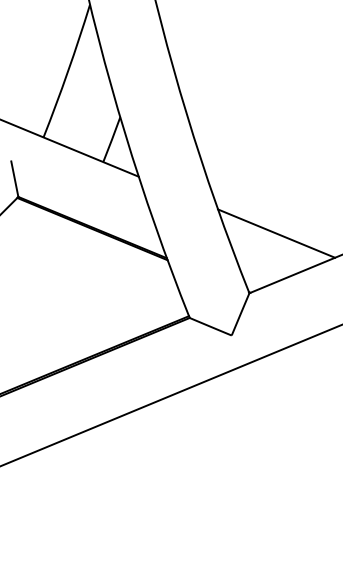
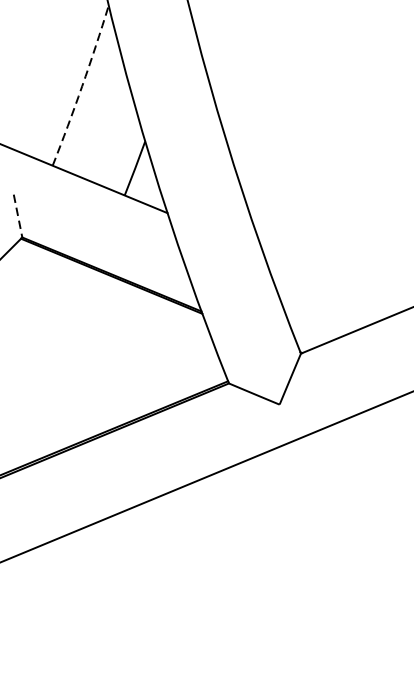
arc: (68, 71) -> (82, 86), solid -> dashed
line: (14, 179) -> (17, 216), solid -> dashed
line: (276, 233) -> (333, 281), removed

